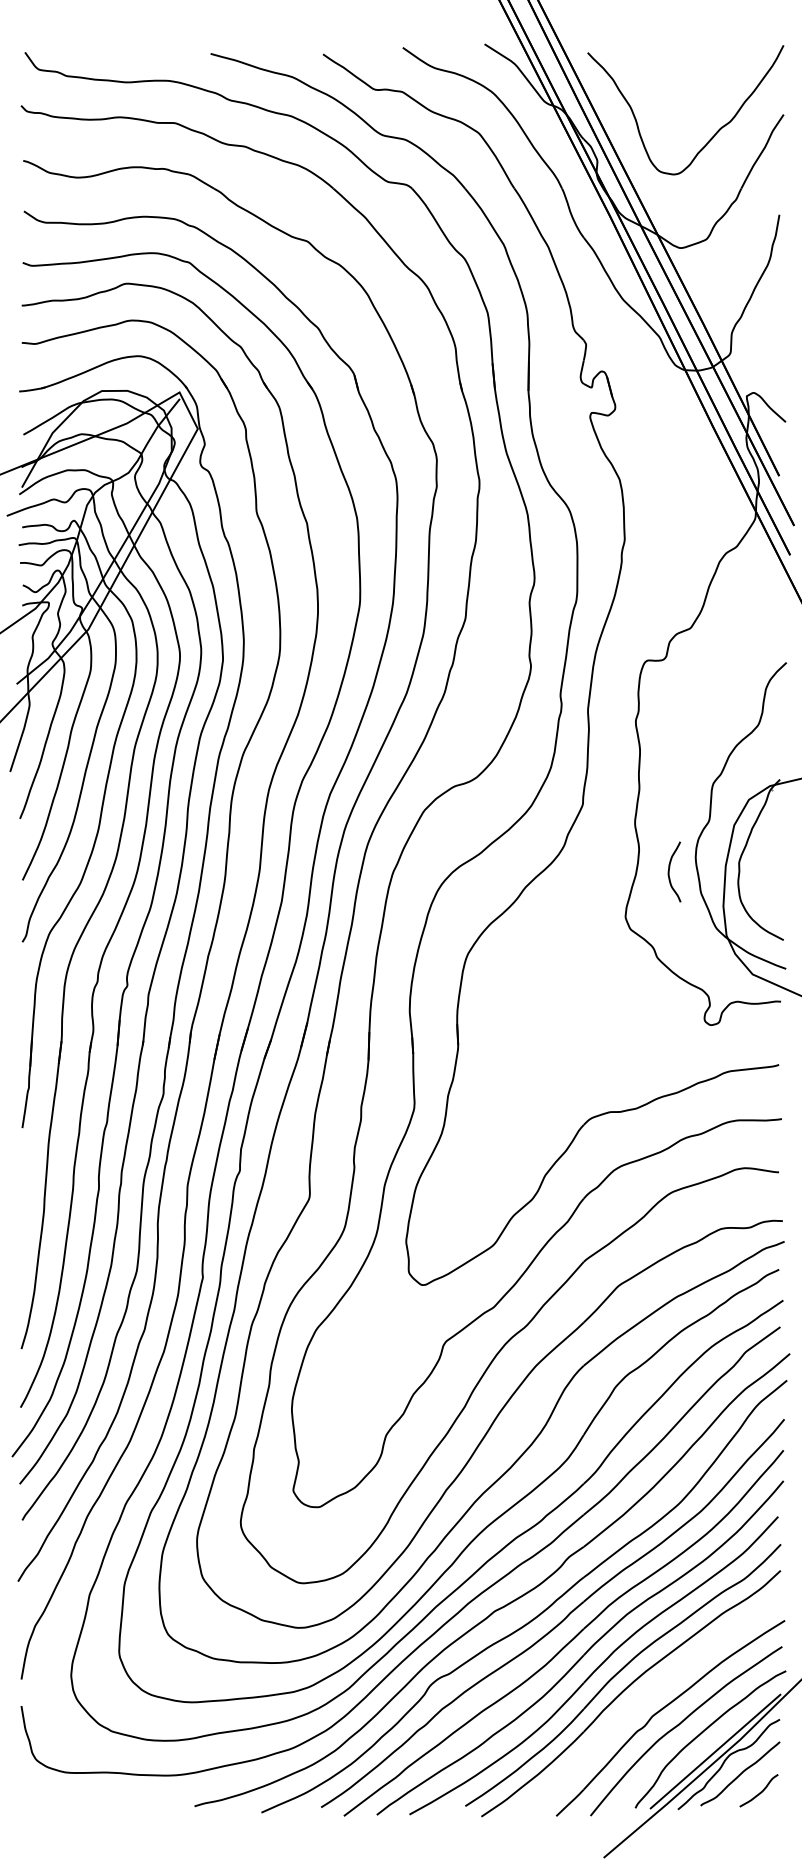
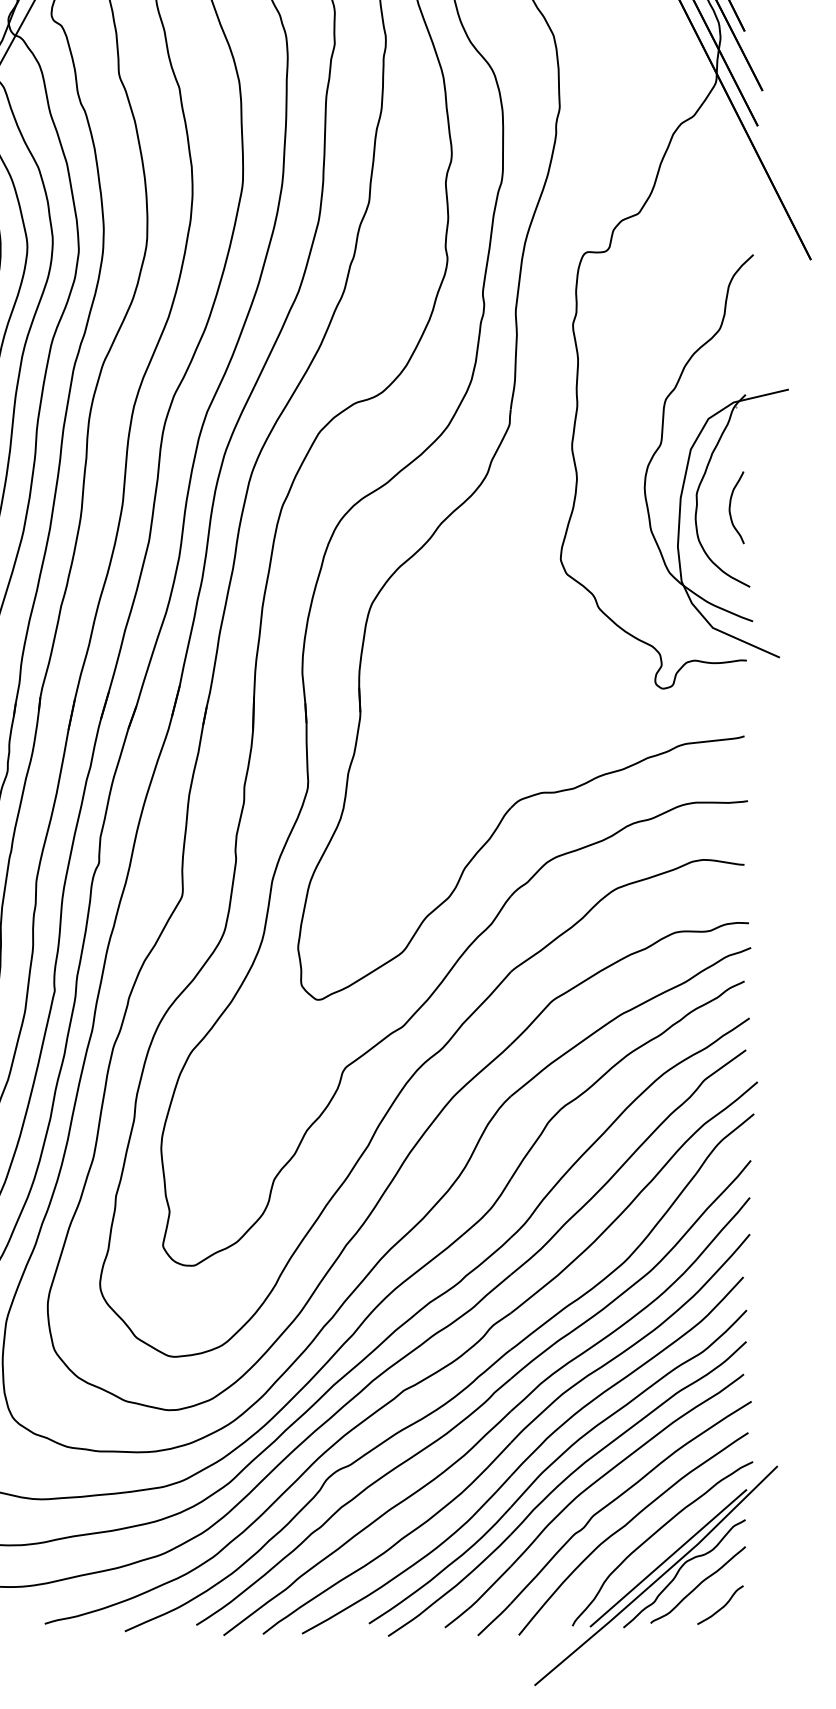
curve: (669, 871) -> (730, 507), moved
part: (646, 1695) -> (585, 1491), added

